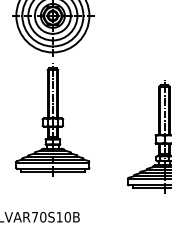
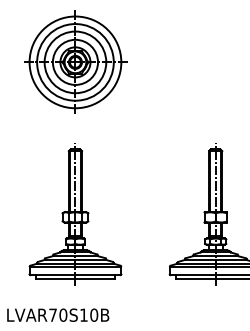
part: (52, 120) -> (75, 214), moved

